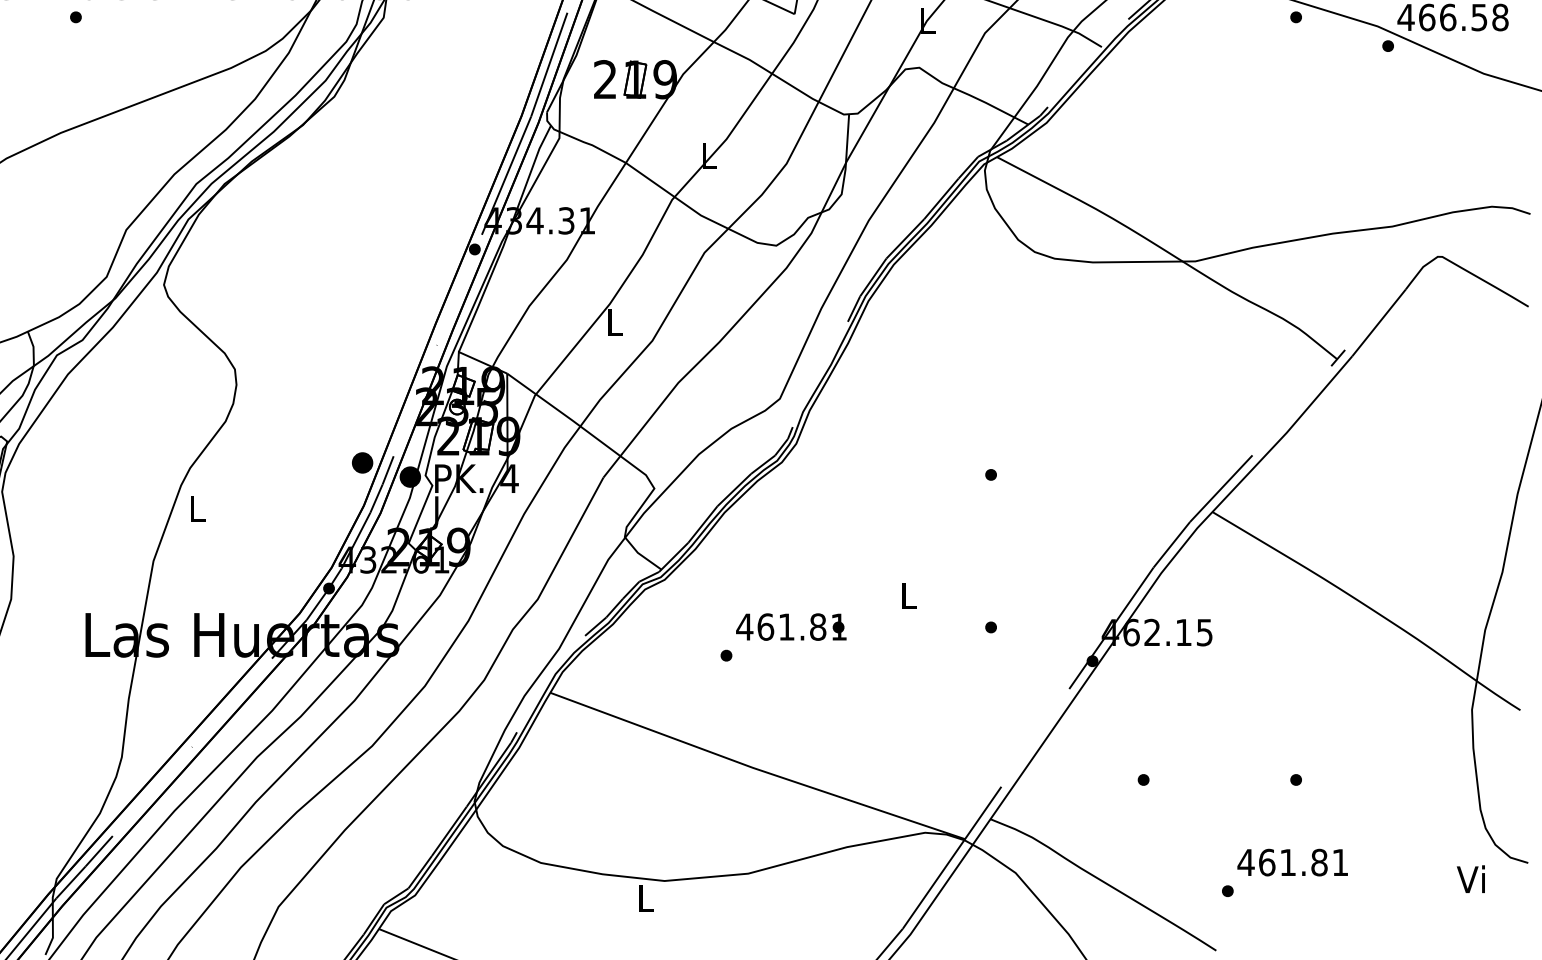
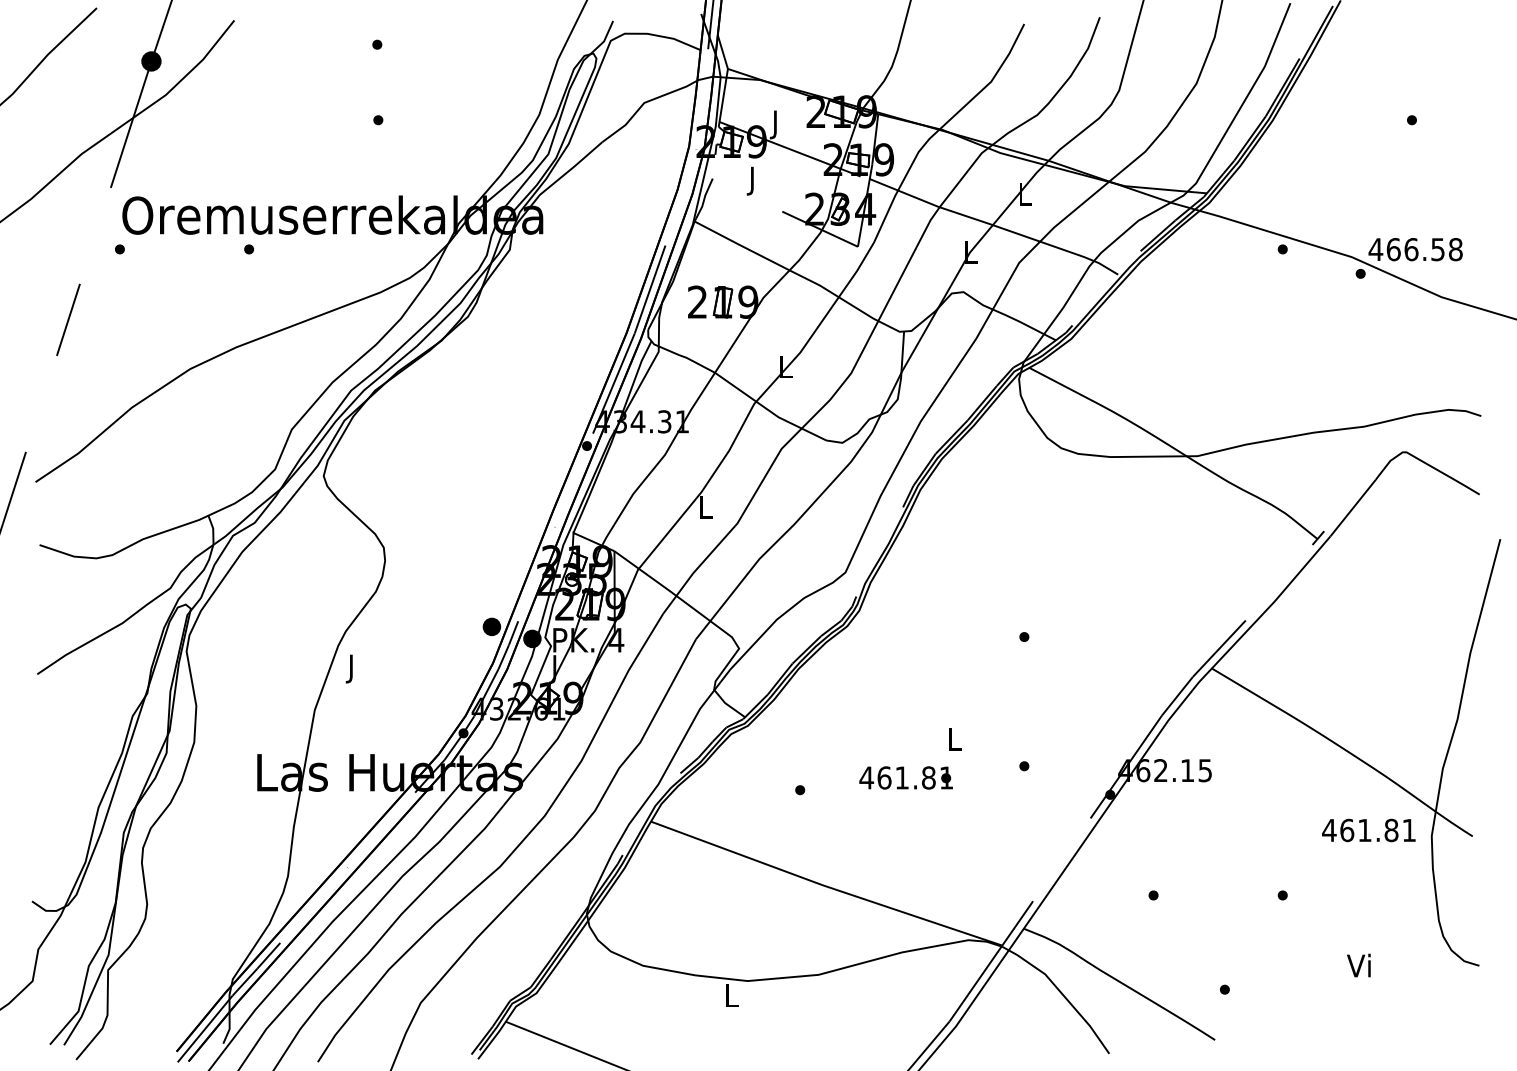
text: (196, 512) -> (351, 668), L -> J
text: (790, 626) -> (905, 777), moved
text: (1292, 862) -> (1368, 830), moved
text: (1470, 879) -> (1358, 965), moved

